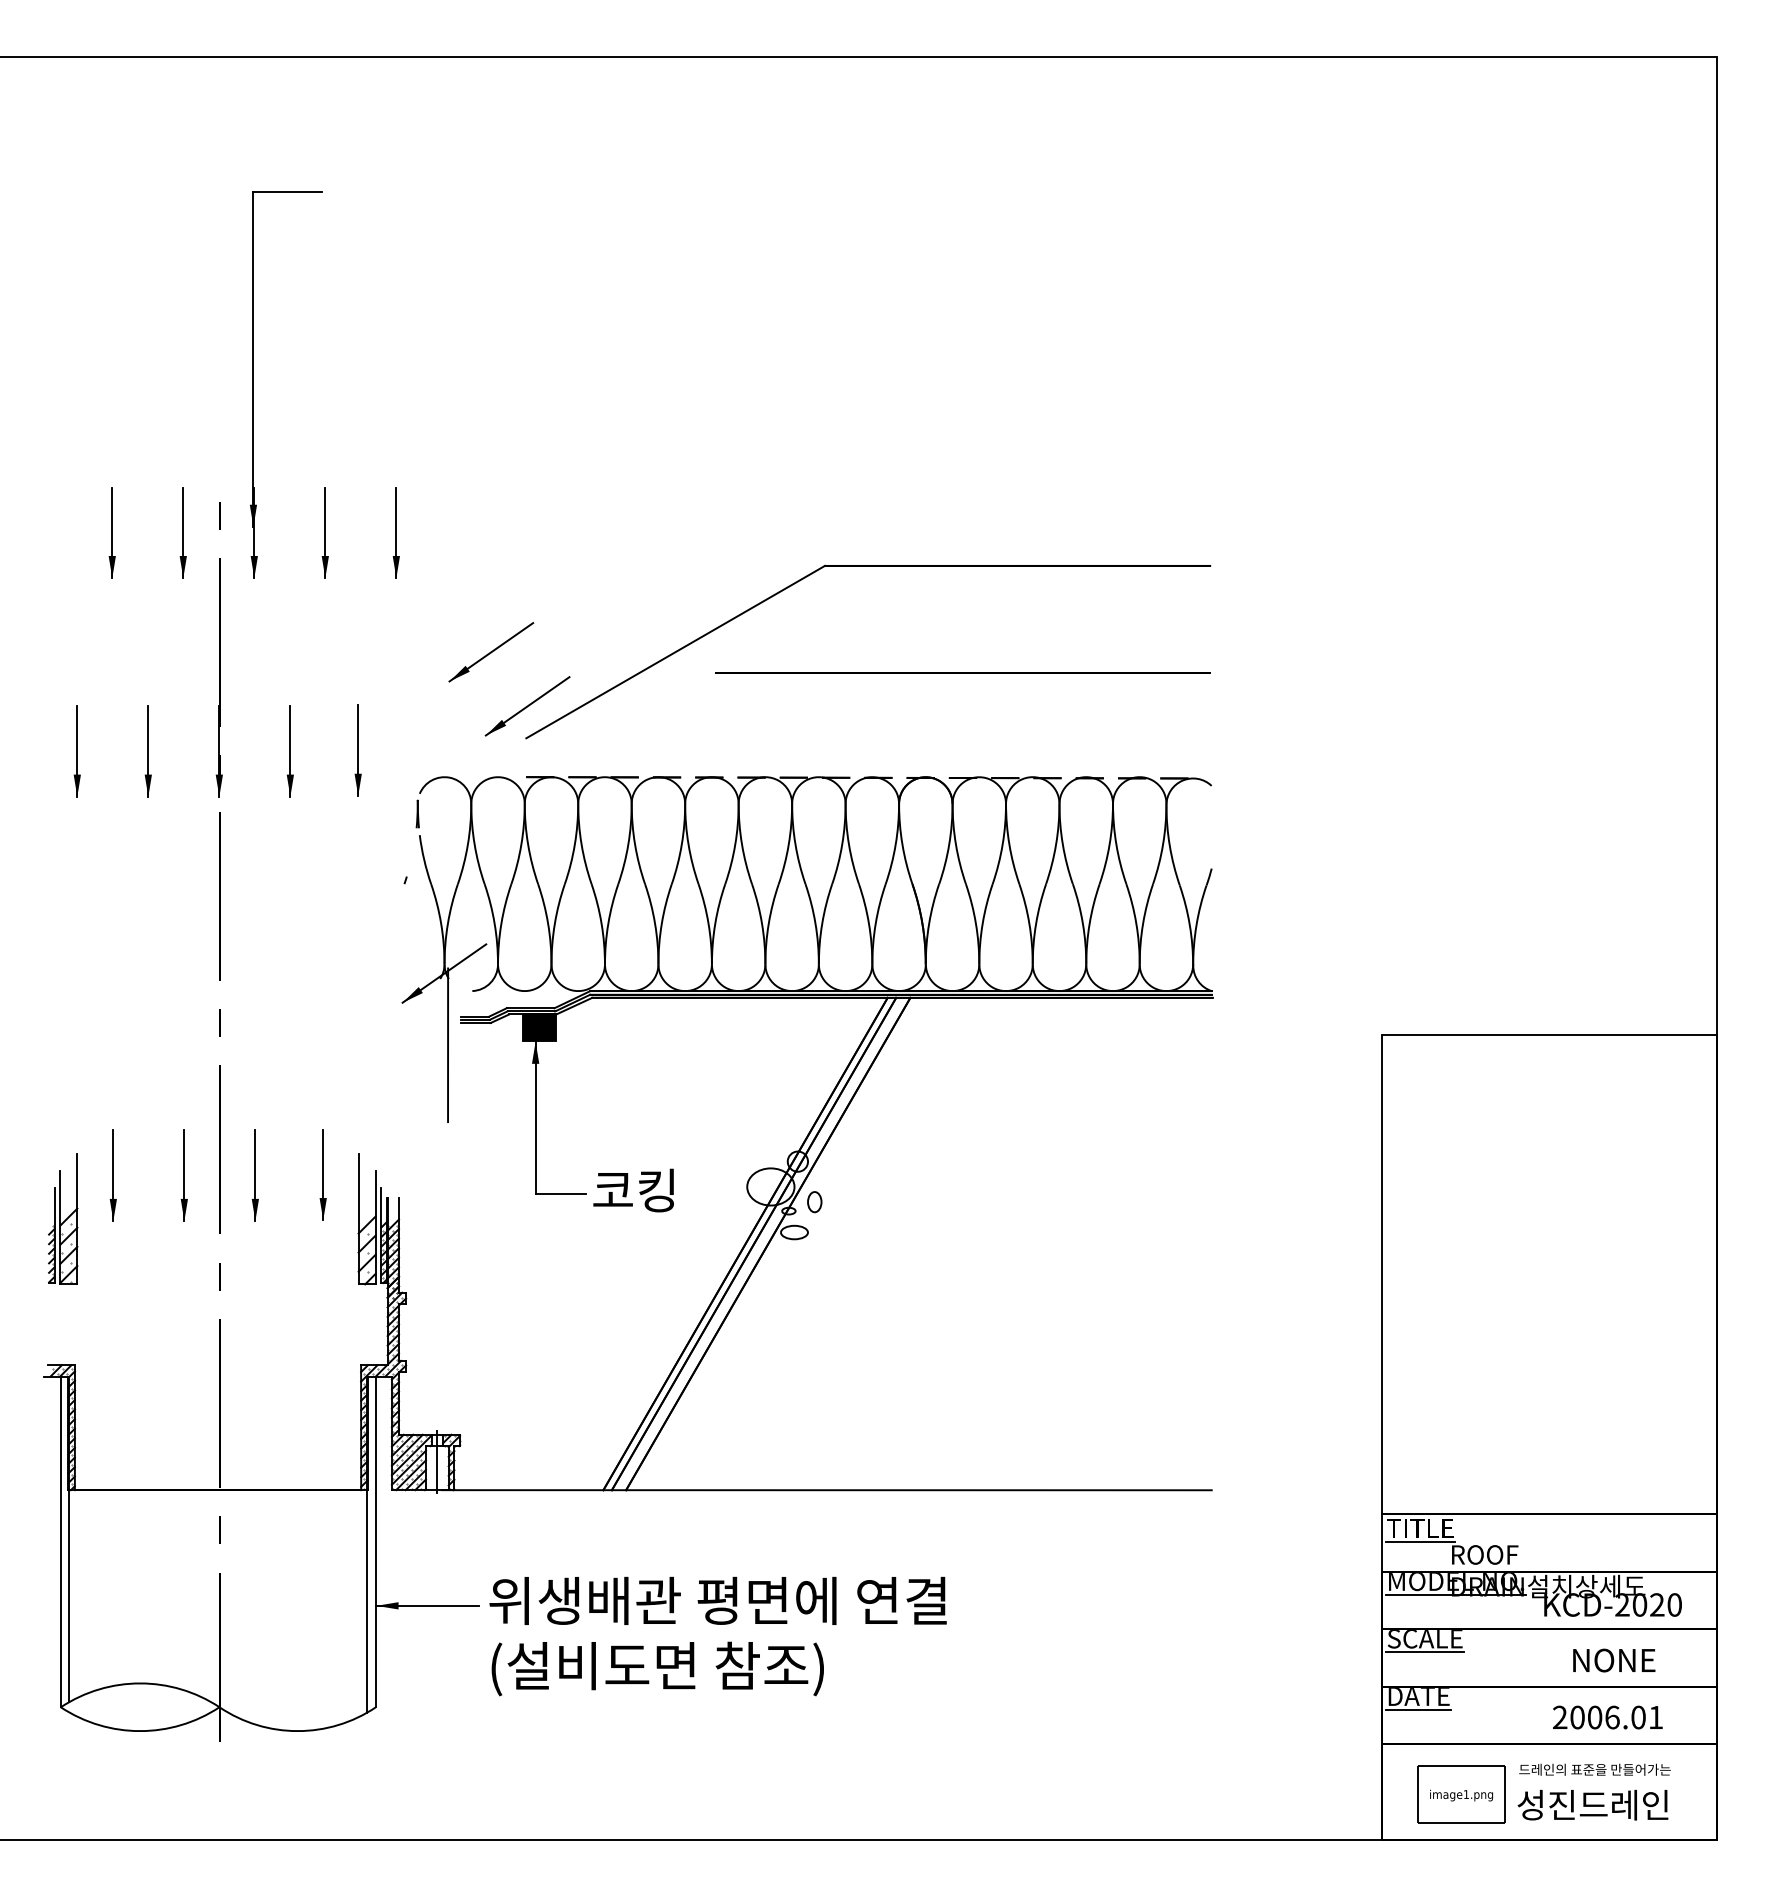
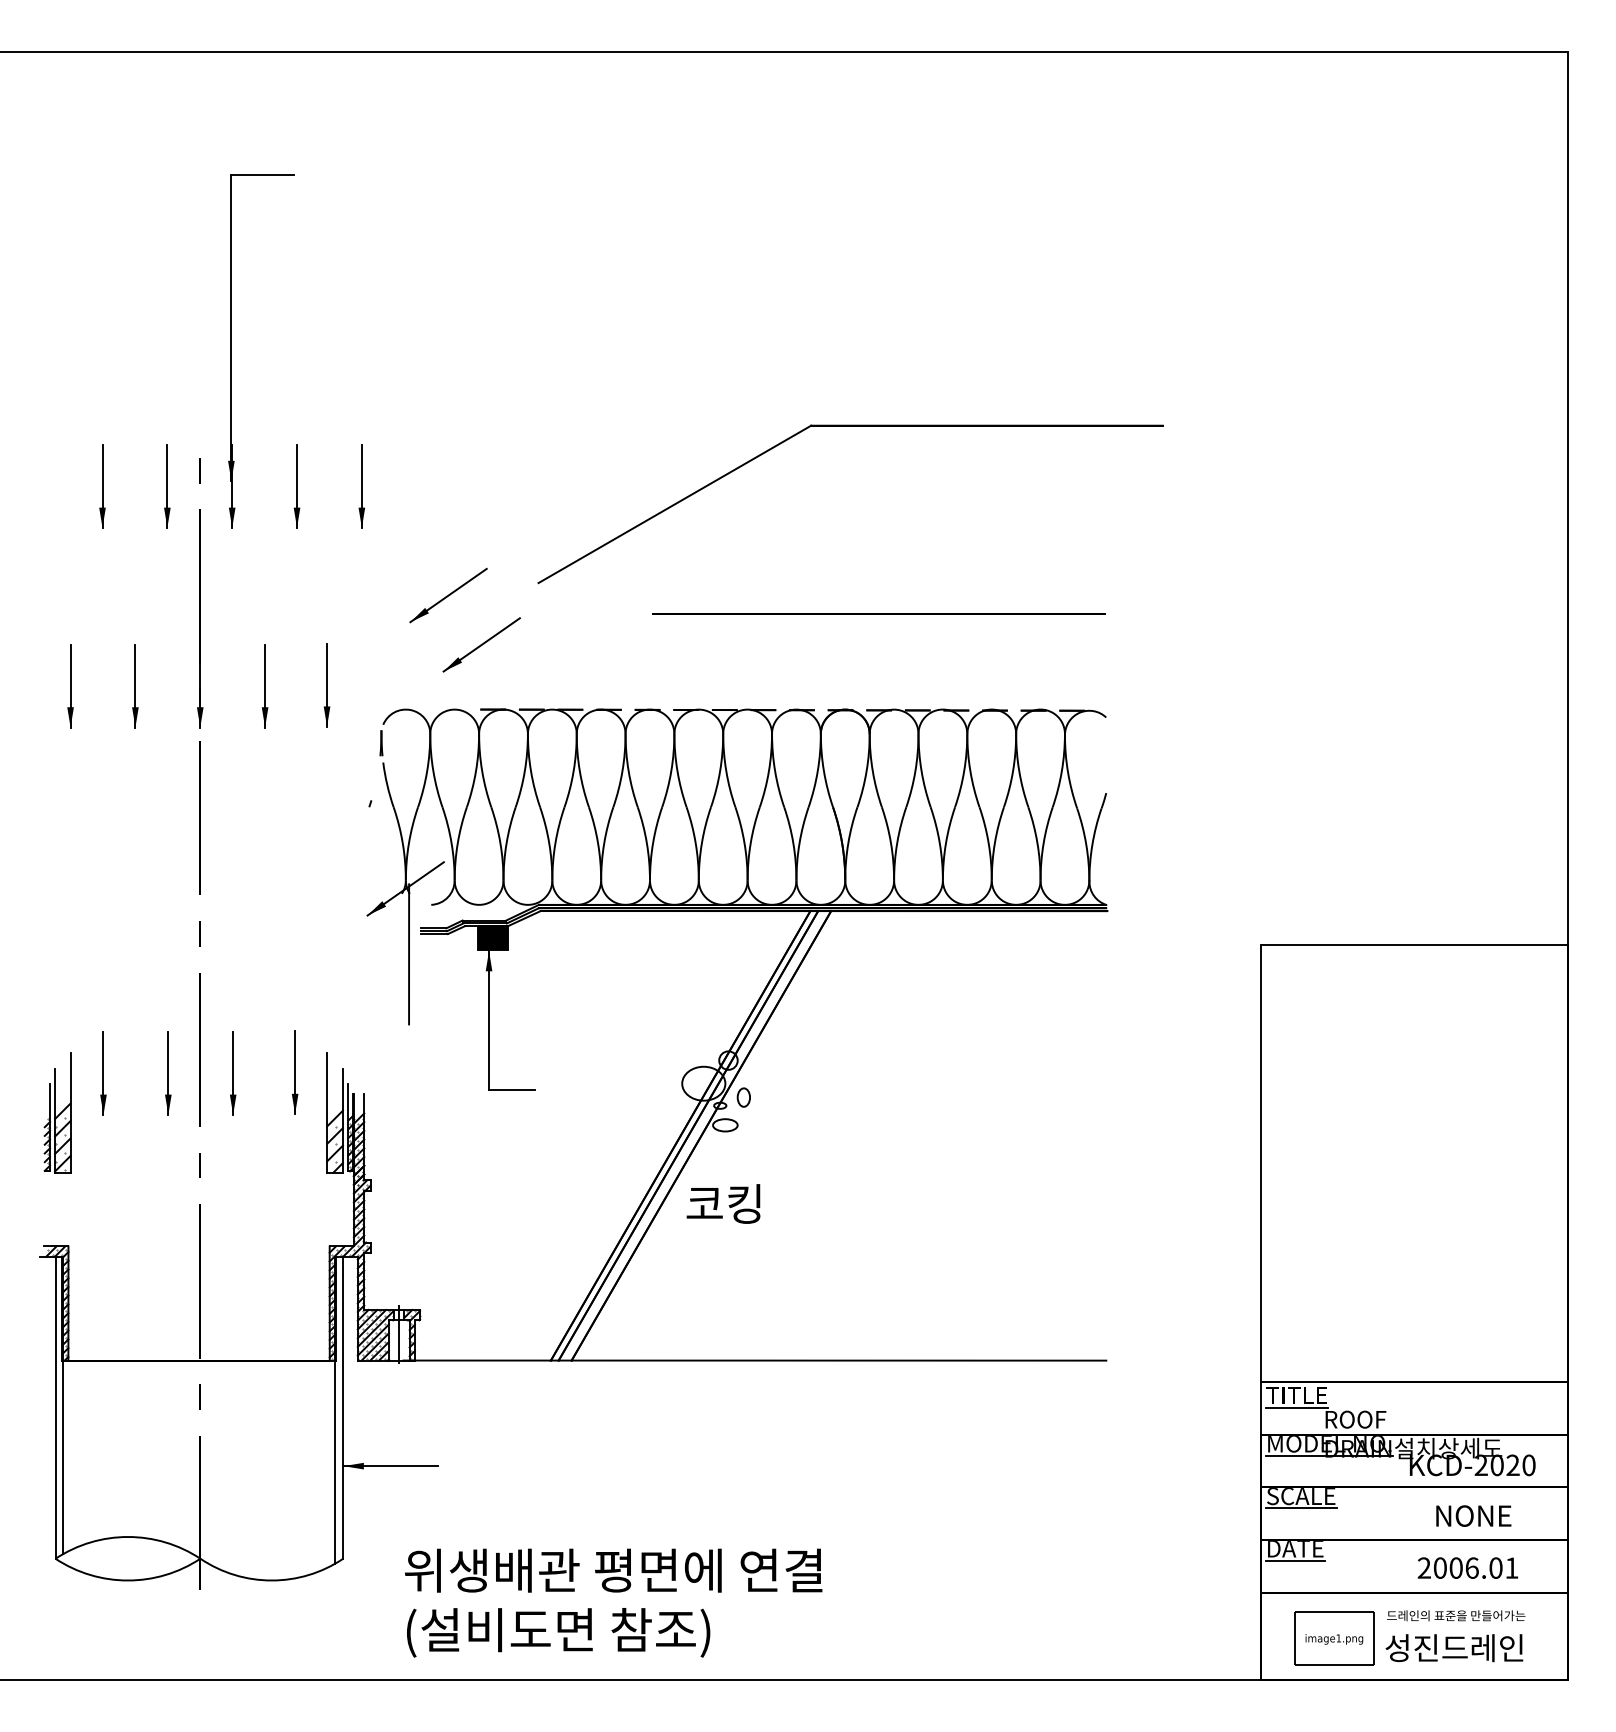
part: (868, 566) -> (850, 426), moved
text: (633, 1190) -> (723, 1203), moved
text: (717, 1635) -> (613, 1602), moved

